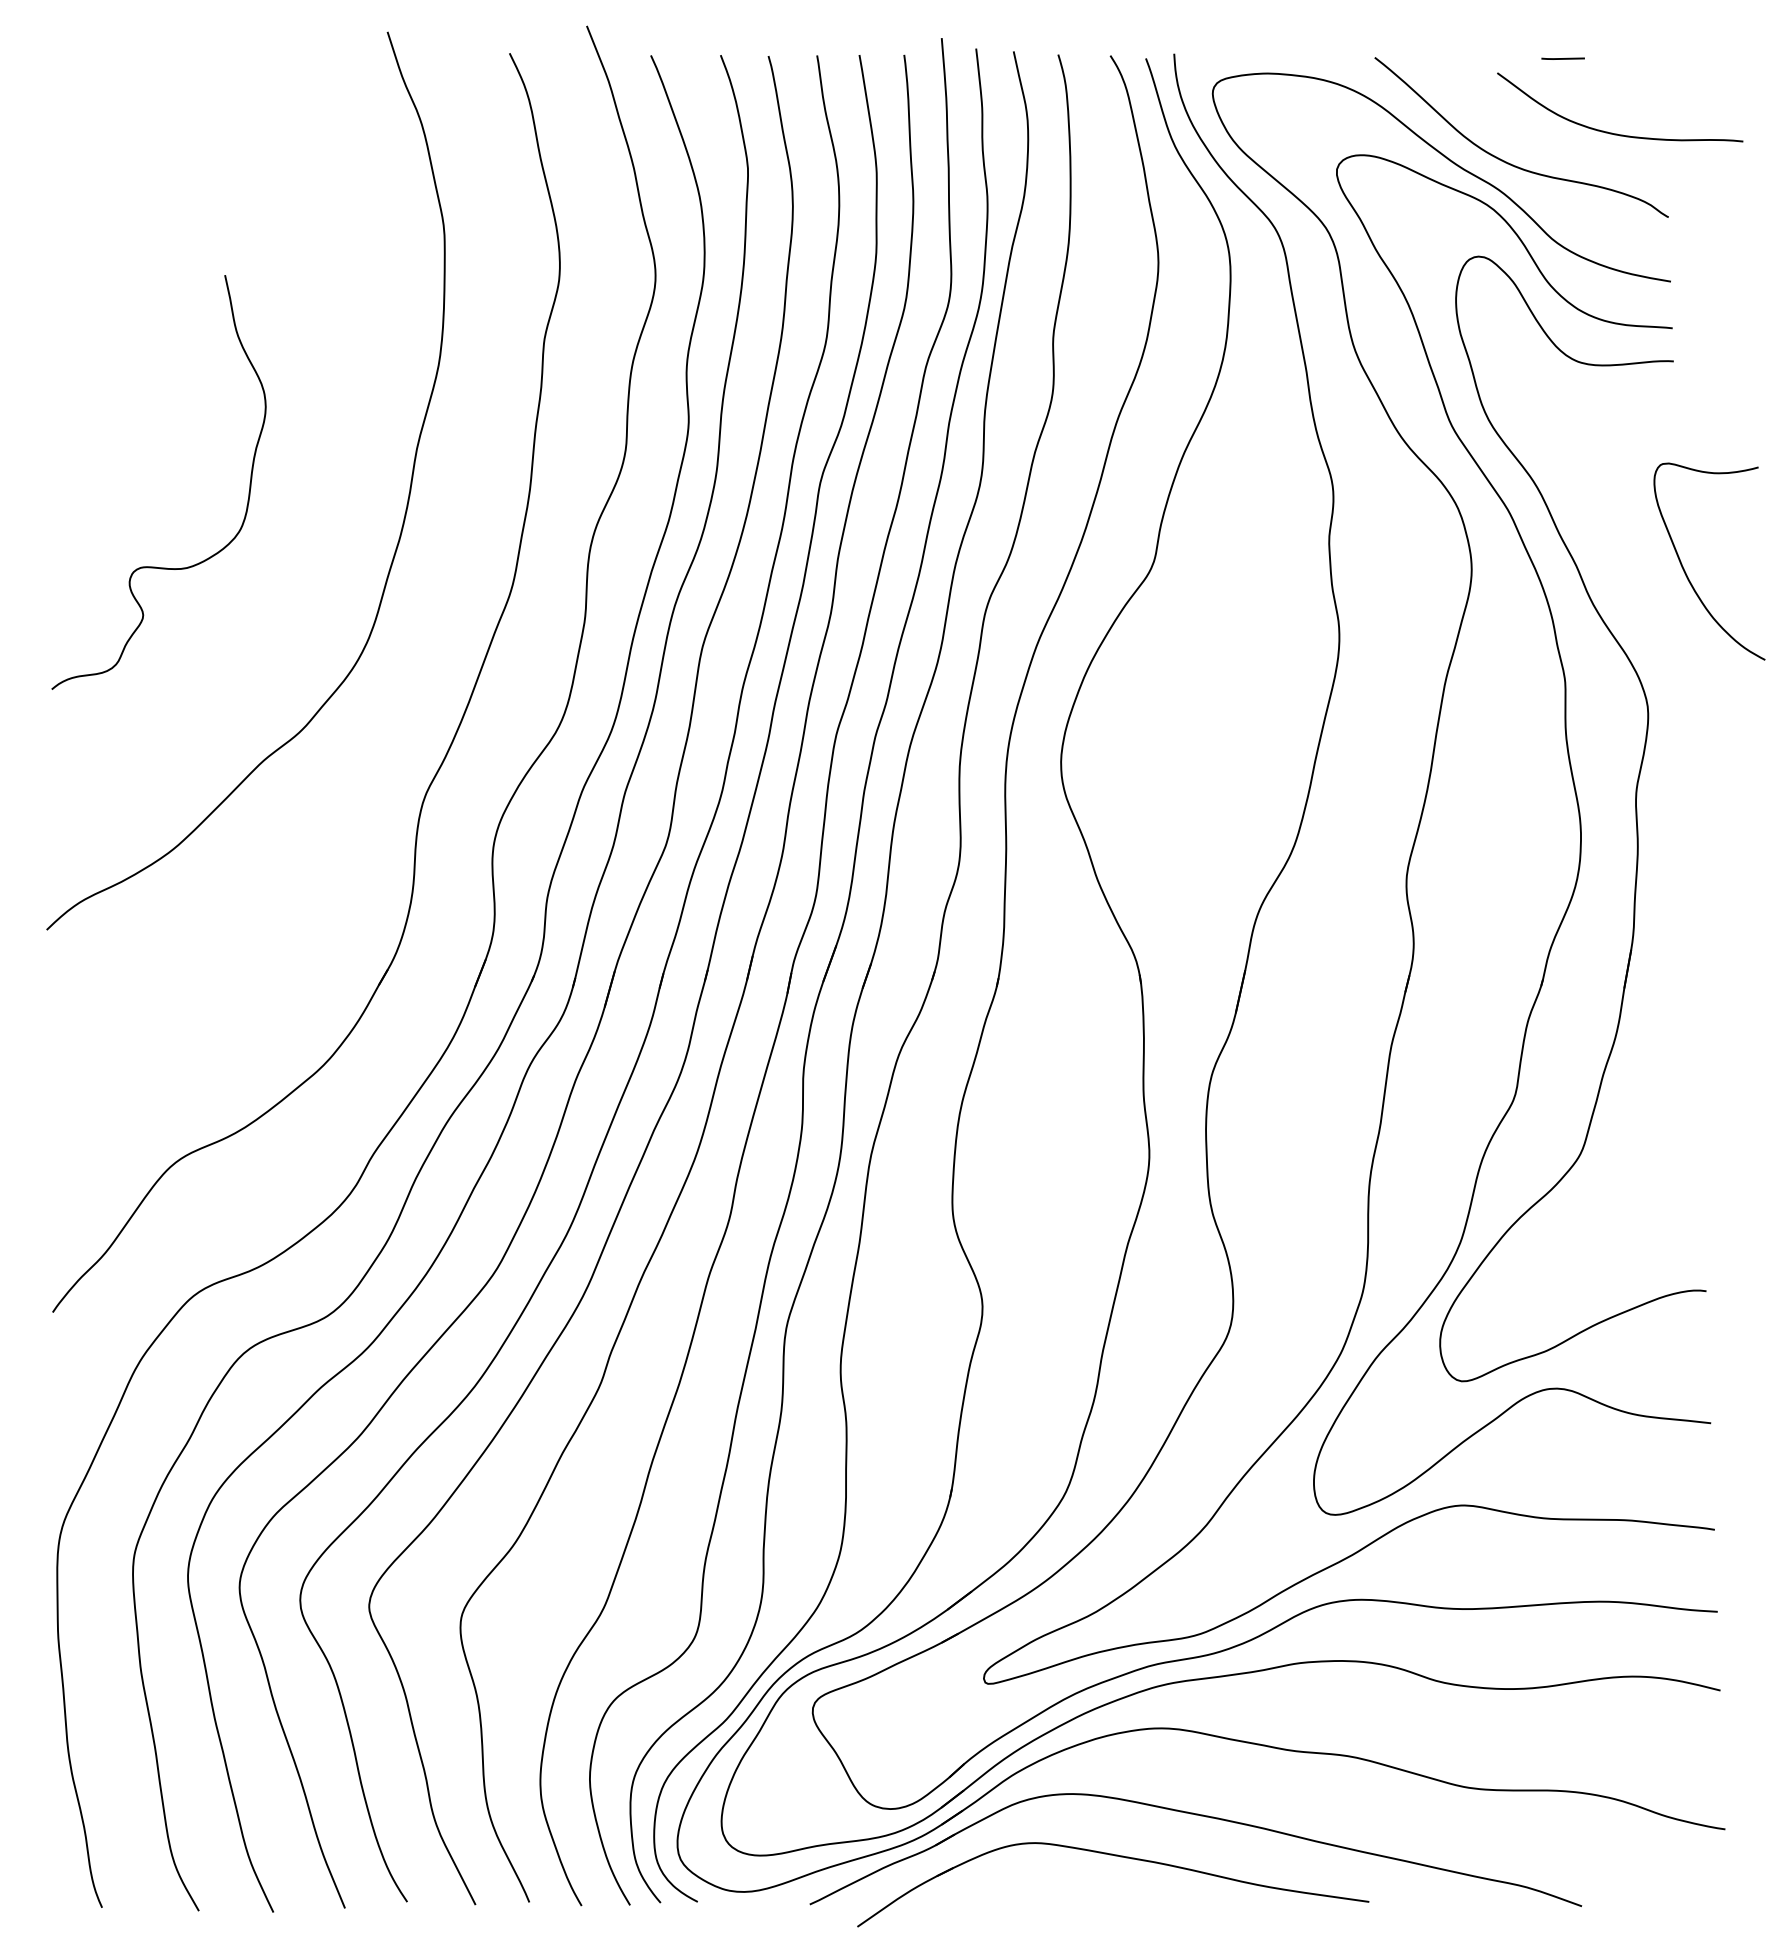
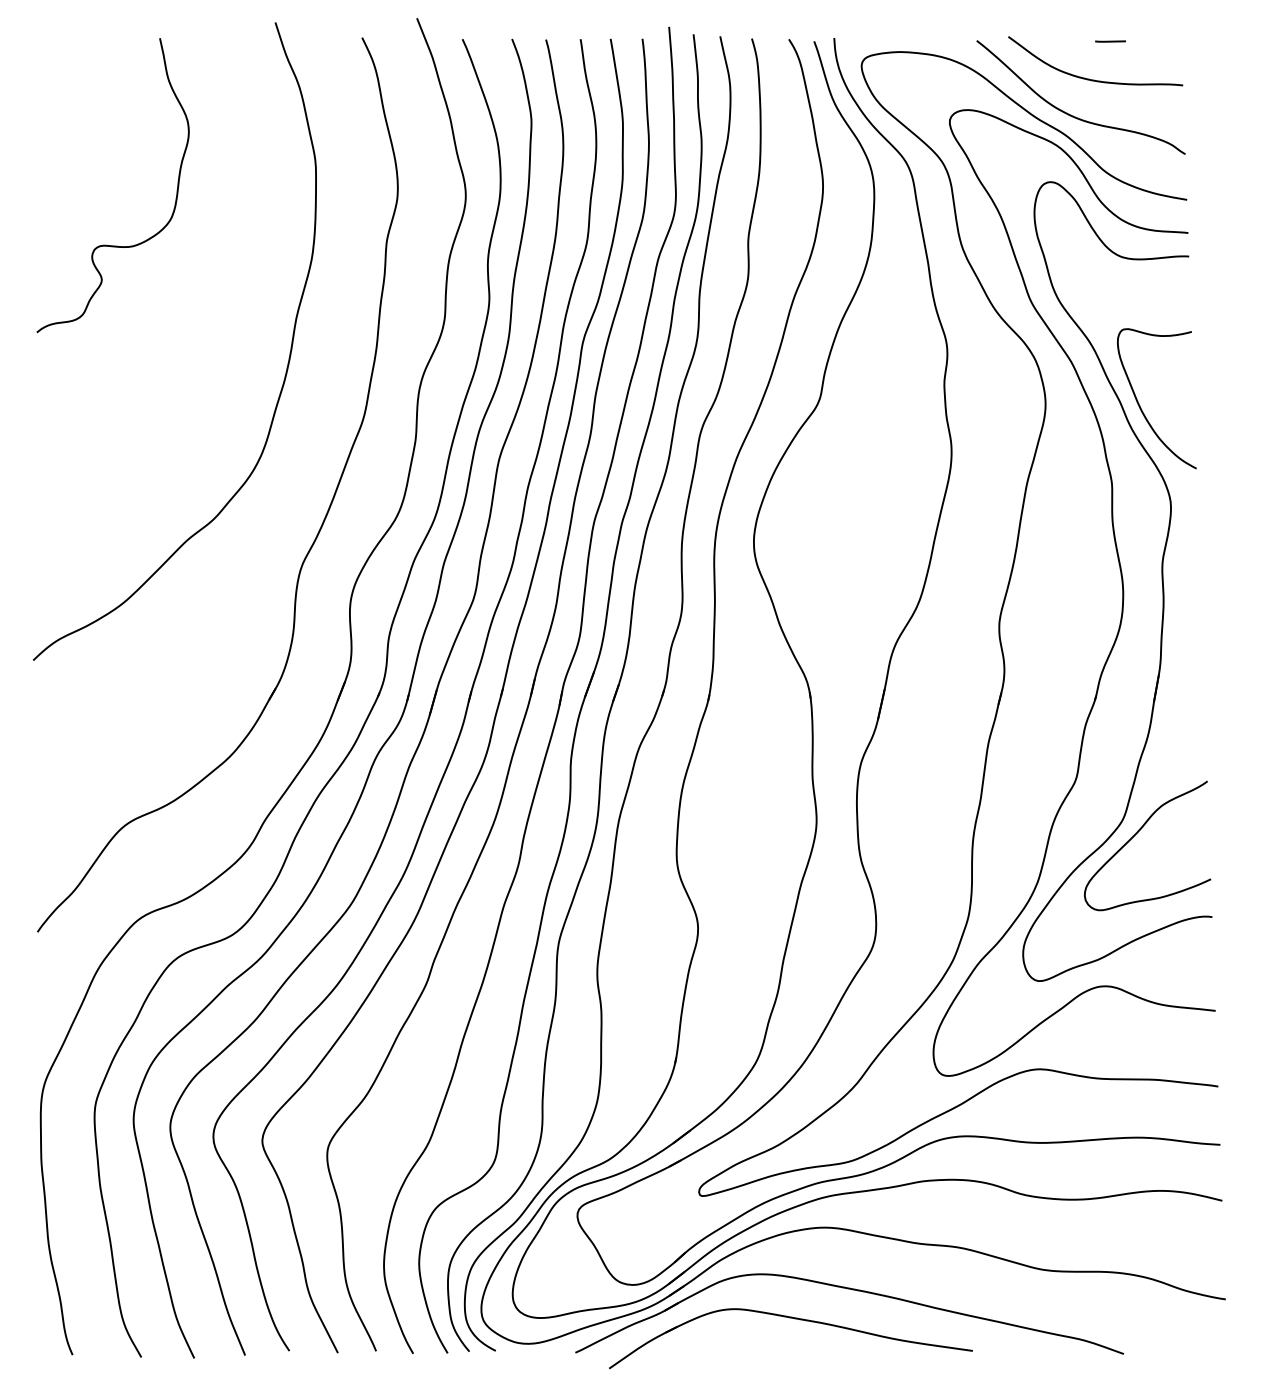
curve: (1617, 133) -> (1093, 79), moved
curve: (155, 566) -> (110, 245), moved
curve: (1686, 572) -> (1140, 406), moved
curve: (1600, 1174) -> (1137, 834), added

